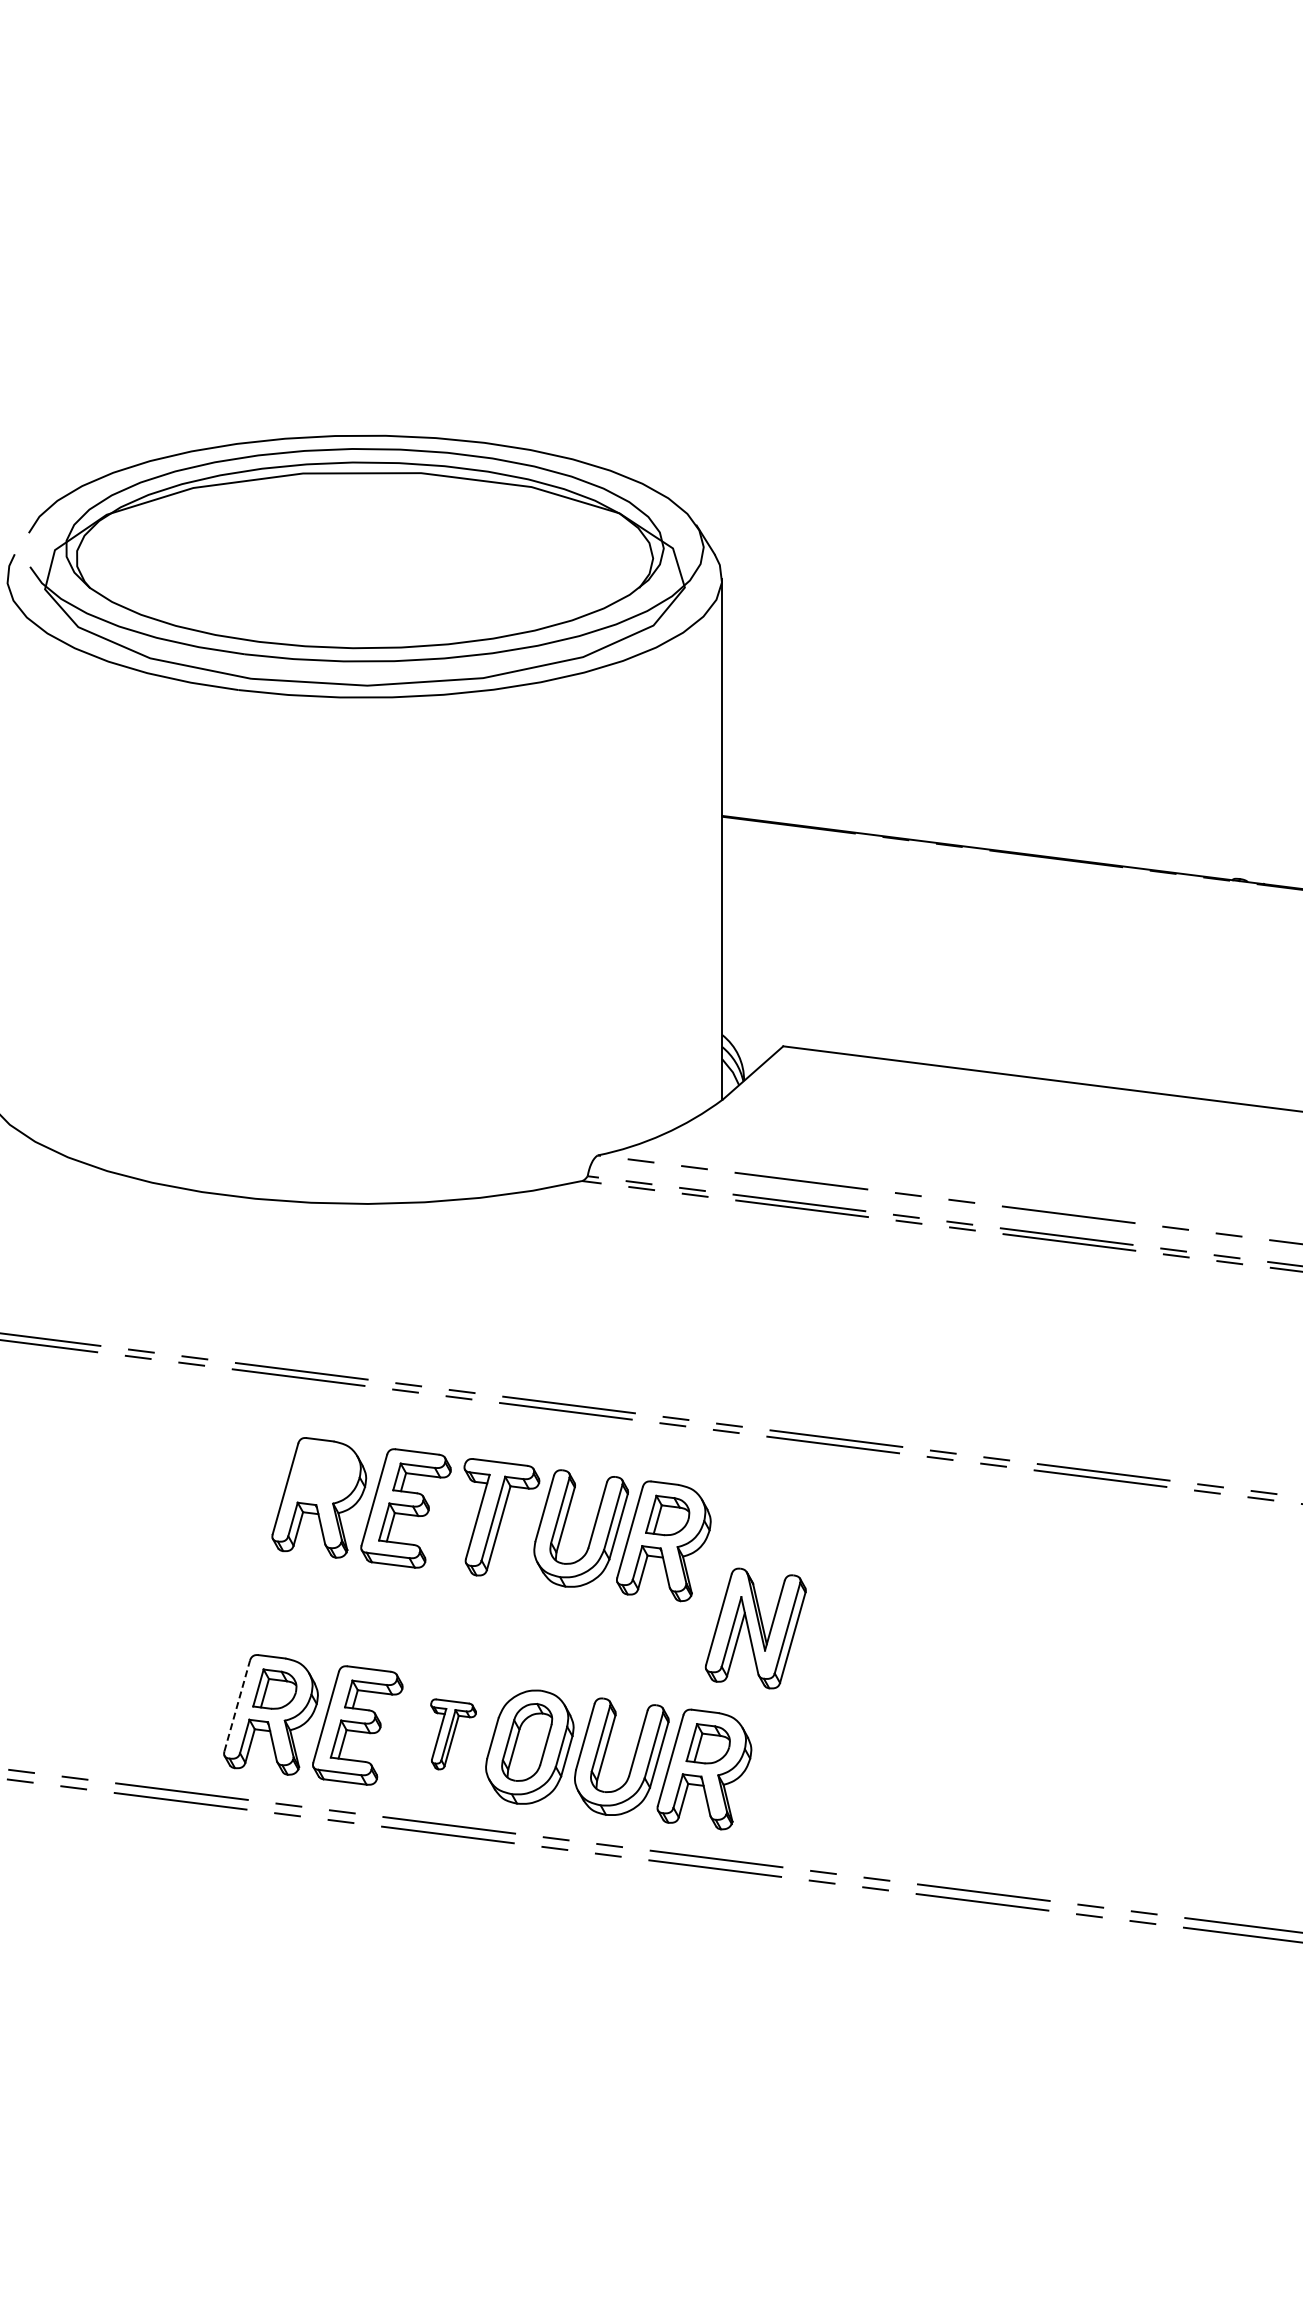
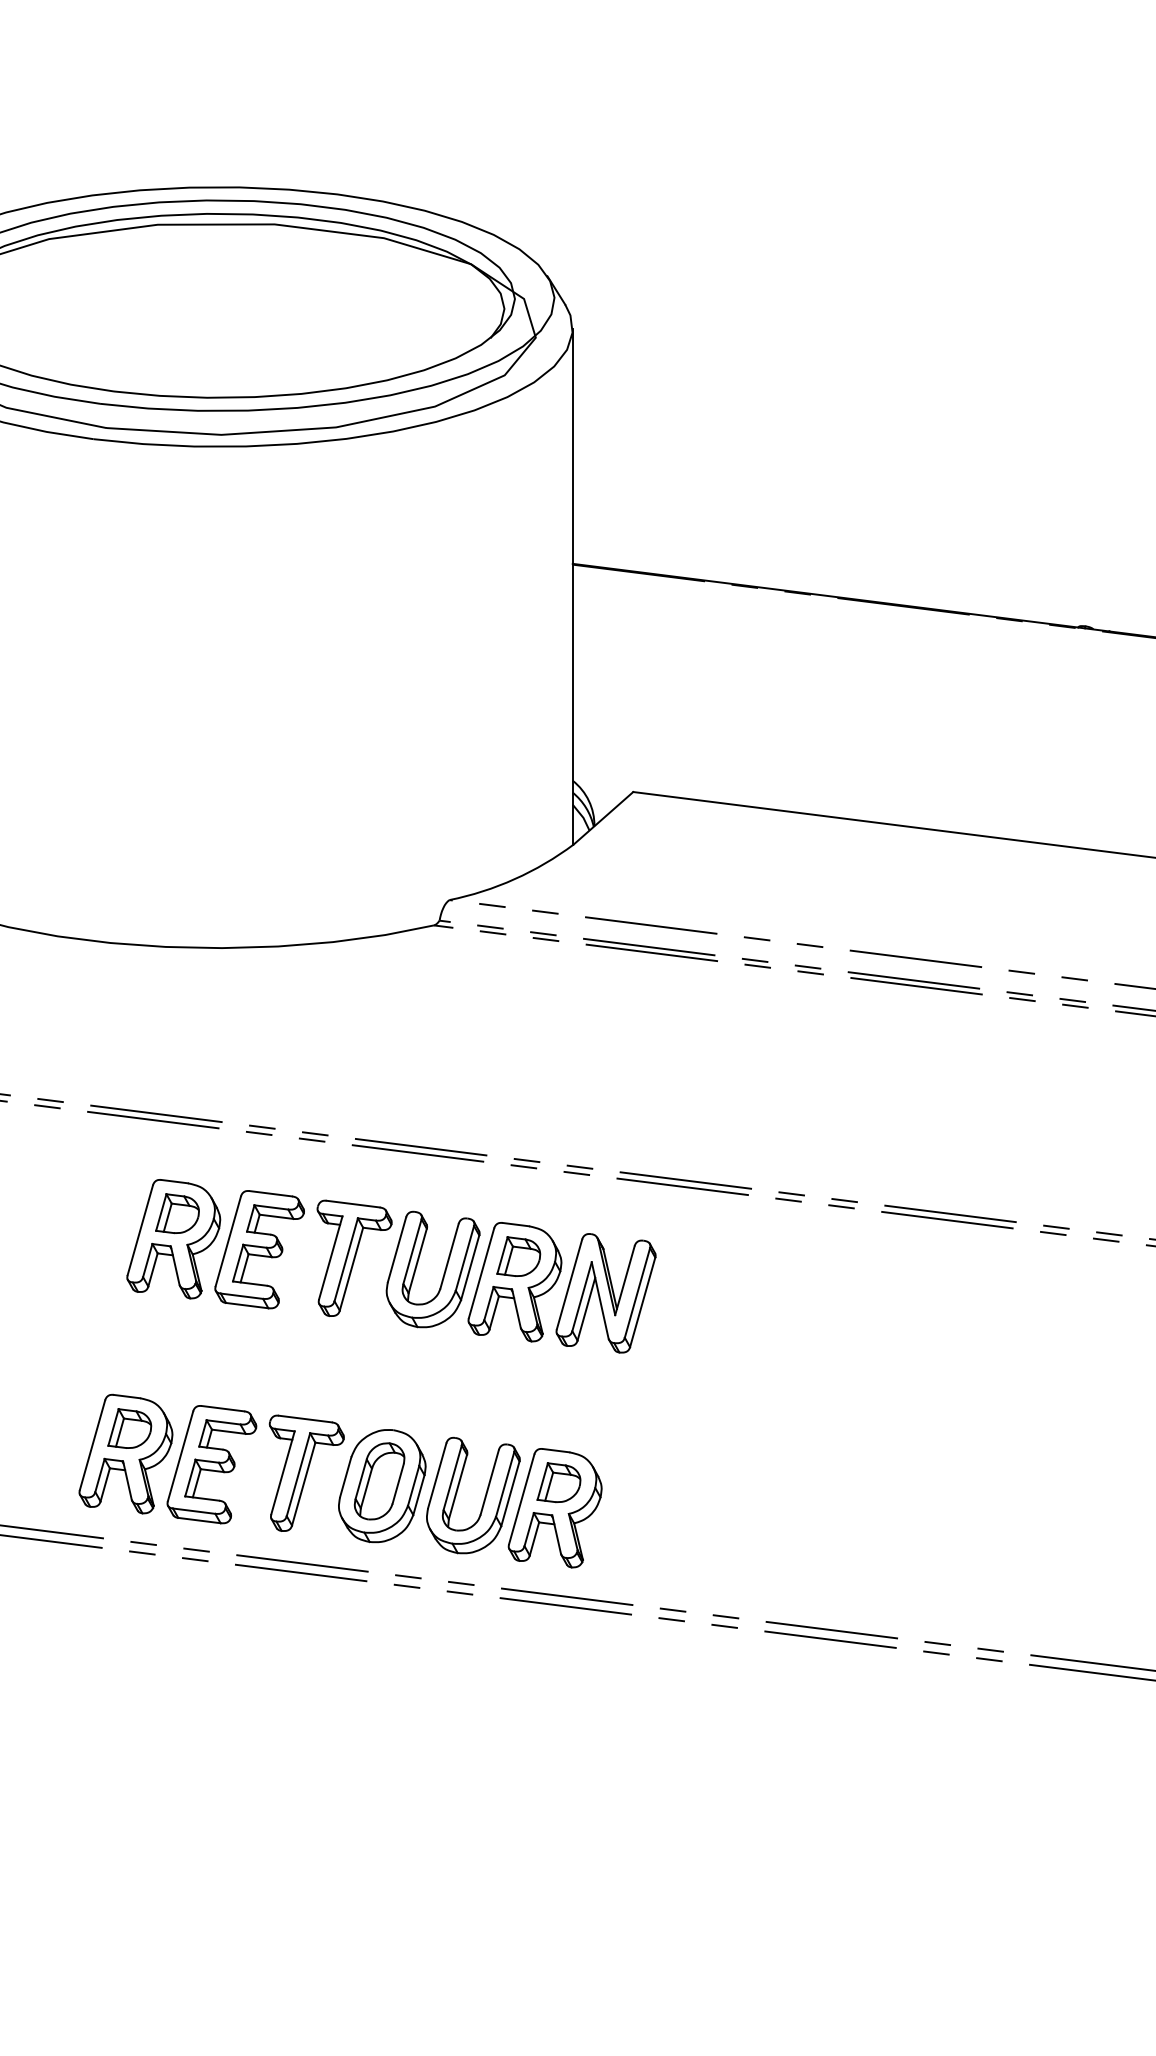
part: (322, 1471) -> (176, 1213), added
part: (755, 1628) -> (605, 1293), moved
line: (237, 1706) -> (92, 1445), dashed -> solid
part: (453, 1734) -> (306, 1473), size x1.67

